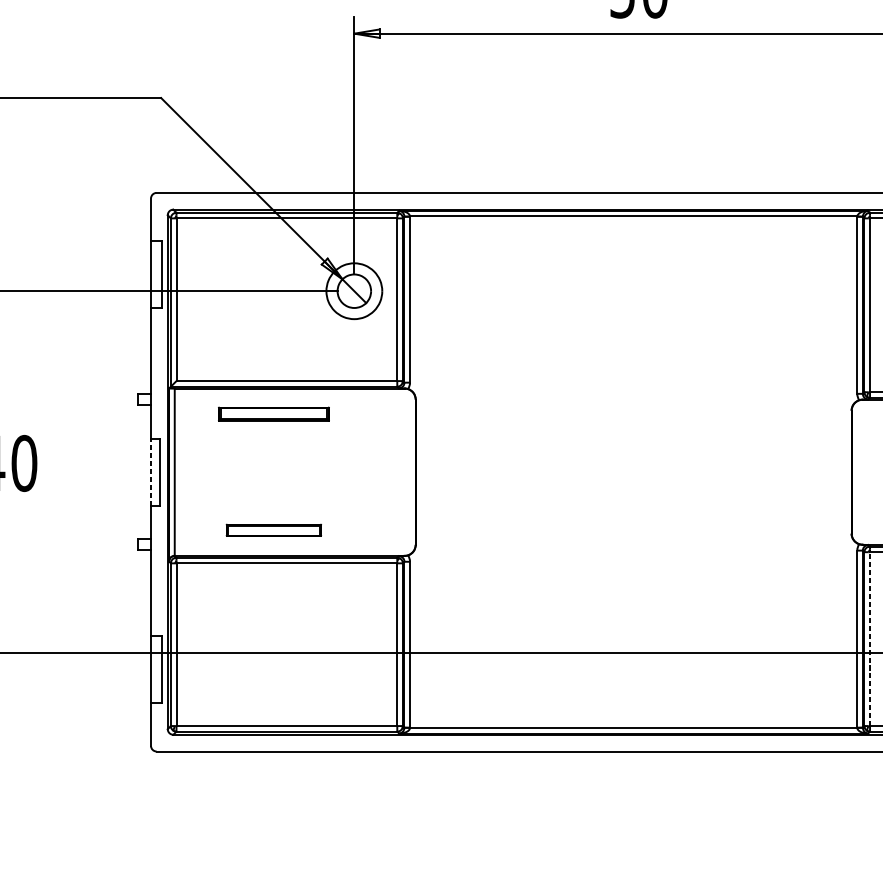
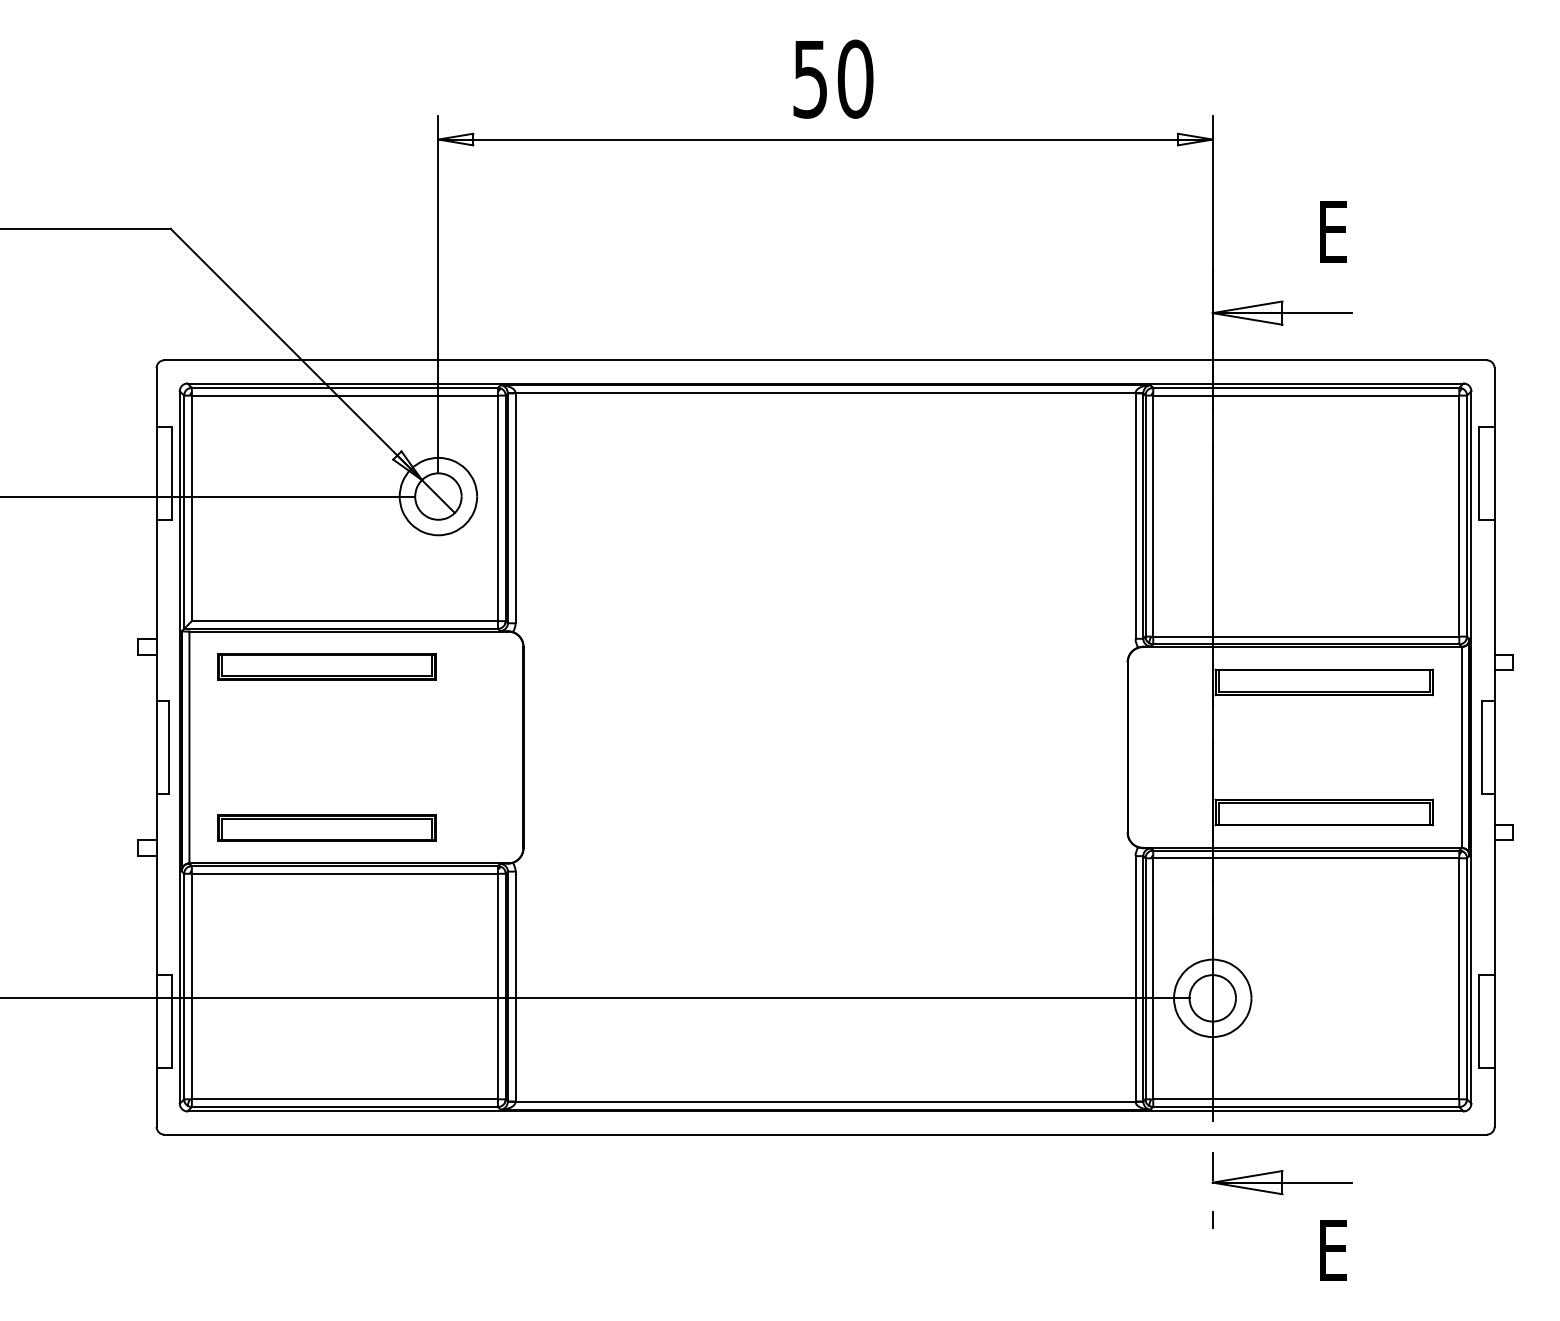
part: (273, 413) -> (326, 666), size x1.43
line: (150, 471) -> (156, 746), dashed -> solid
part: (273, 529) -> (326, 827), size x1.67
line: (870, 638) -> (1153, 978), dashed -> solid

